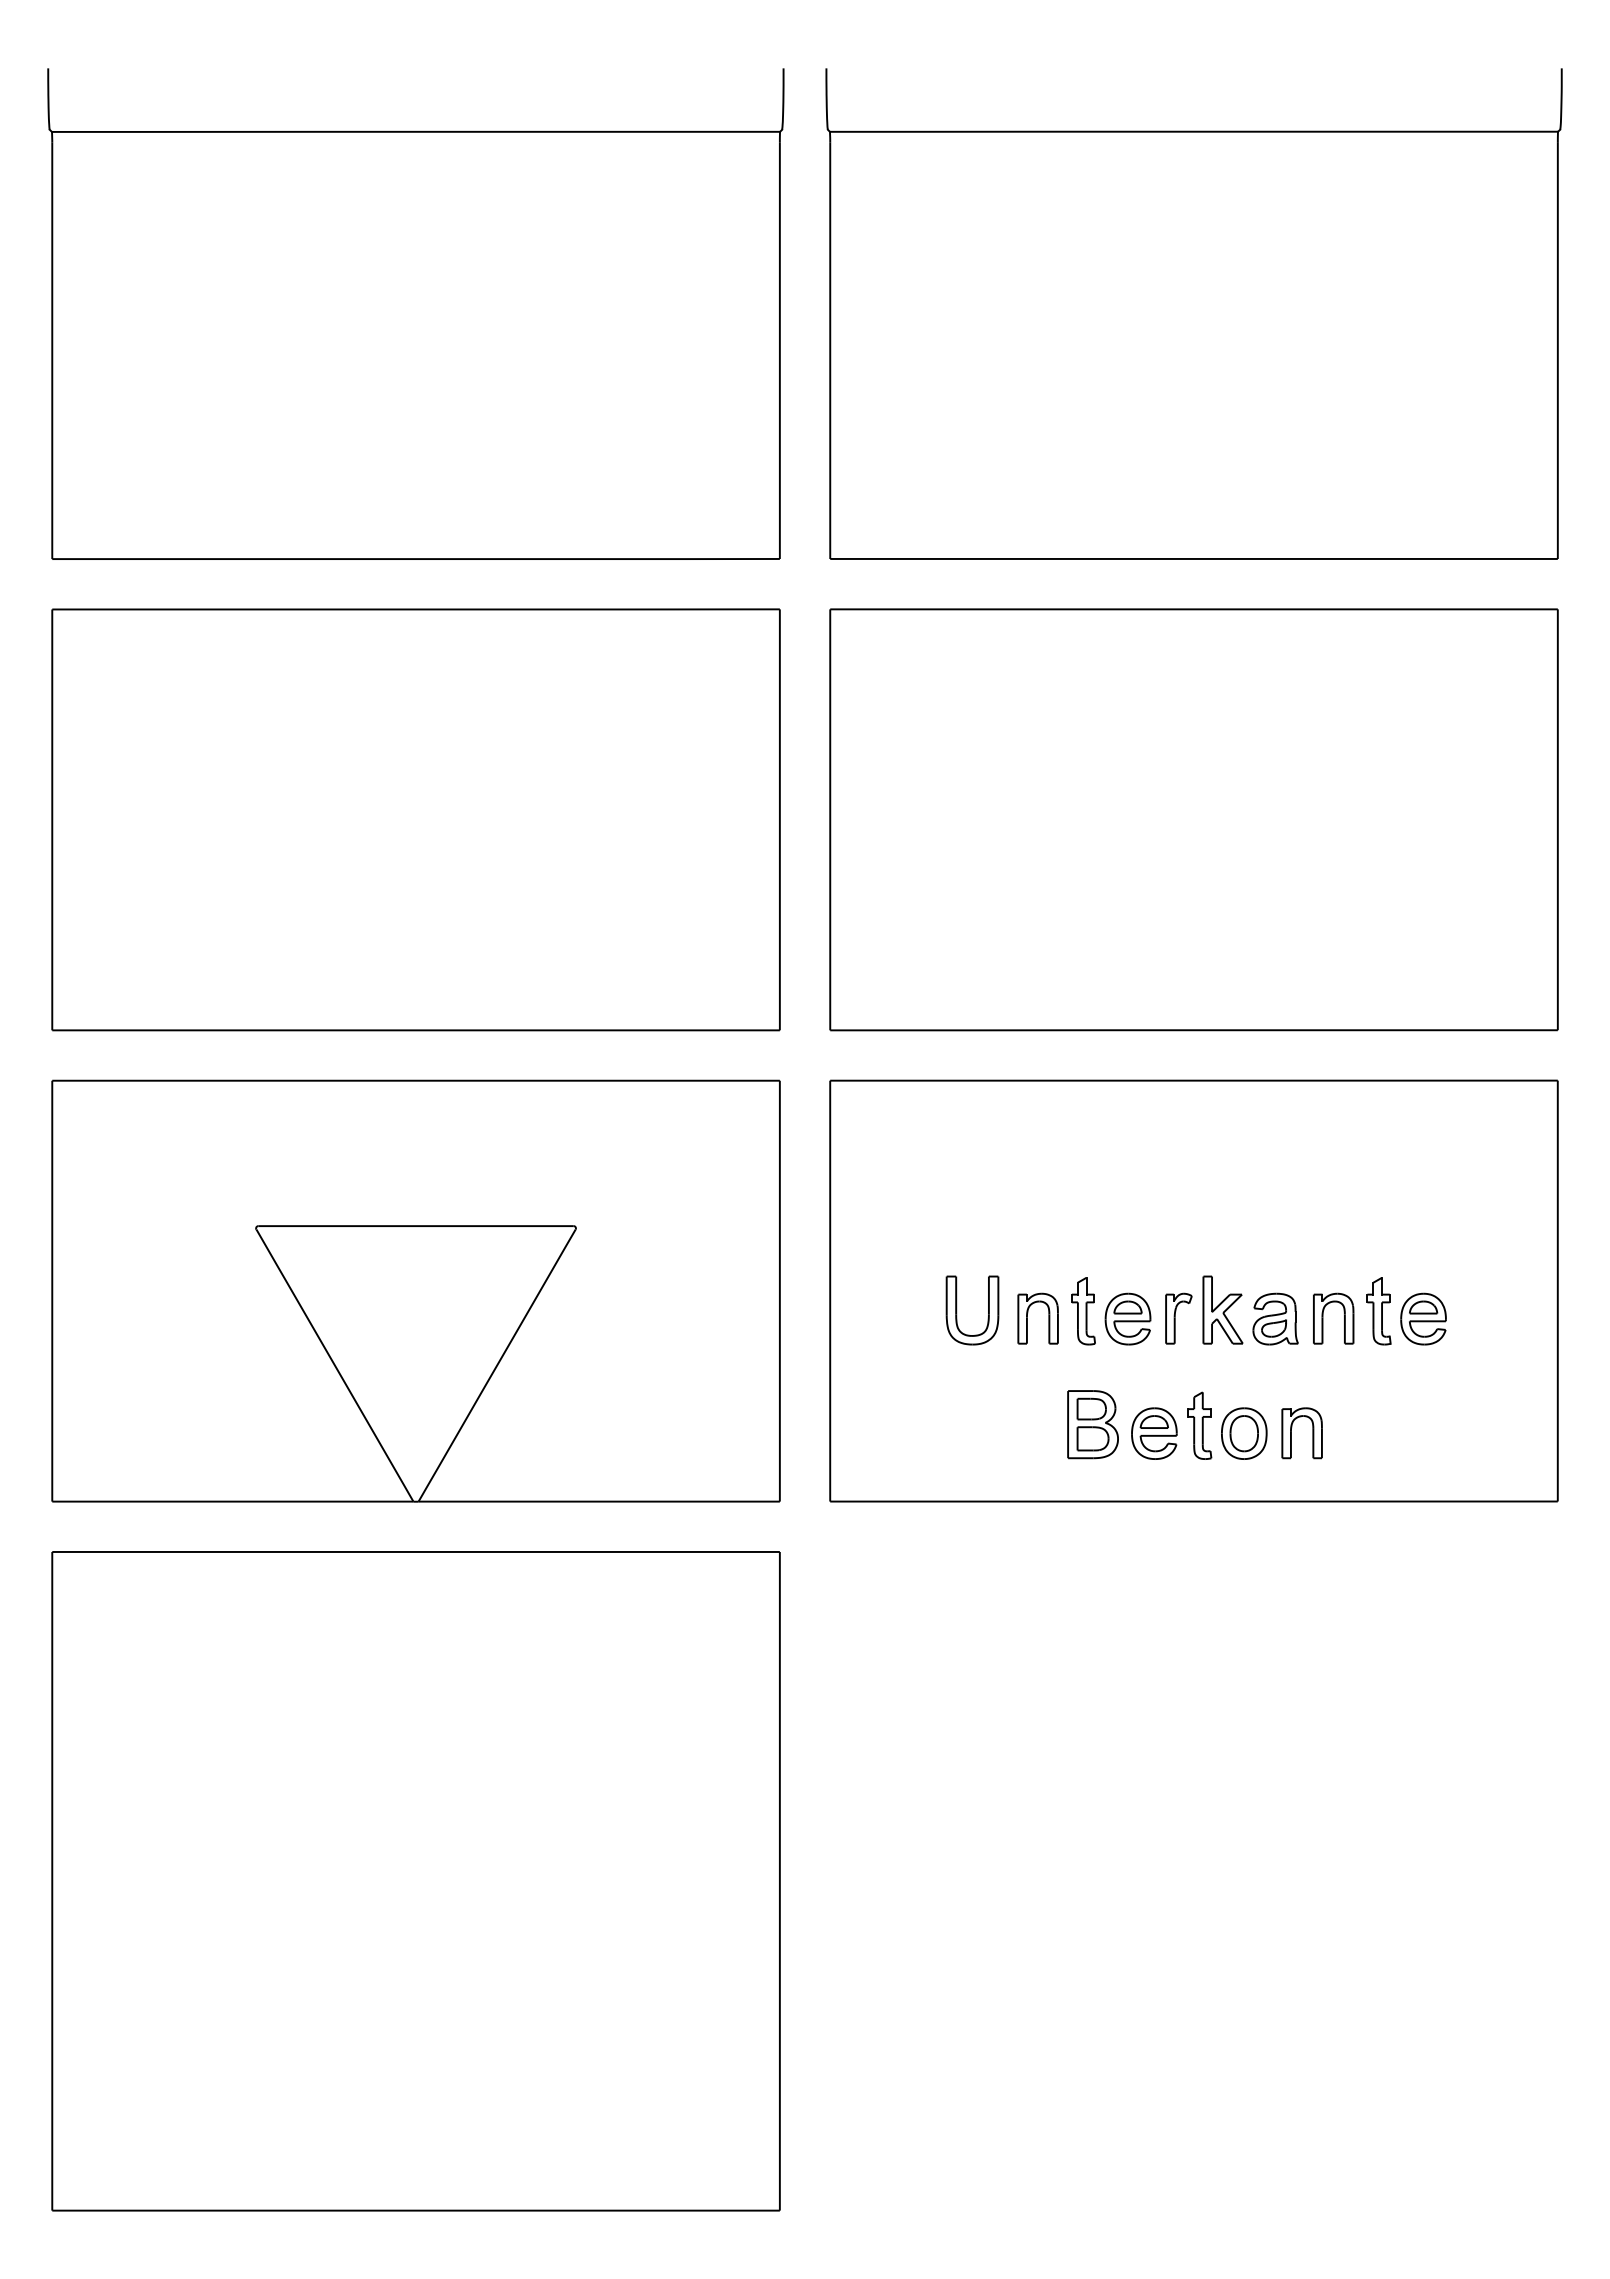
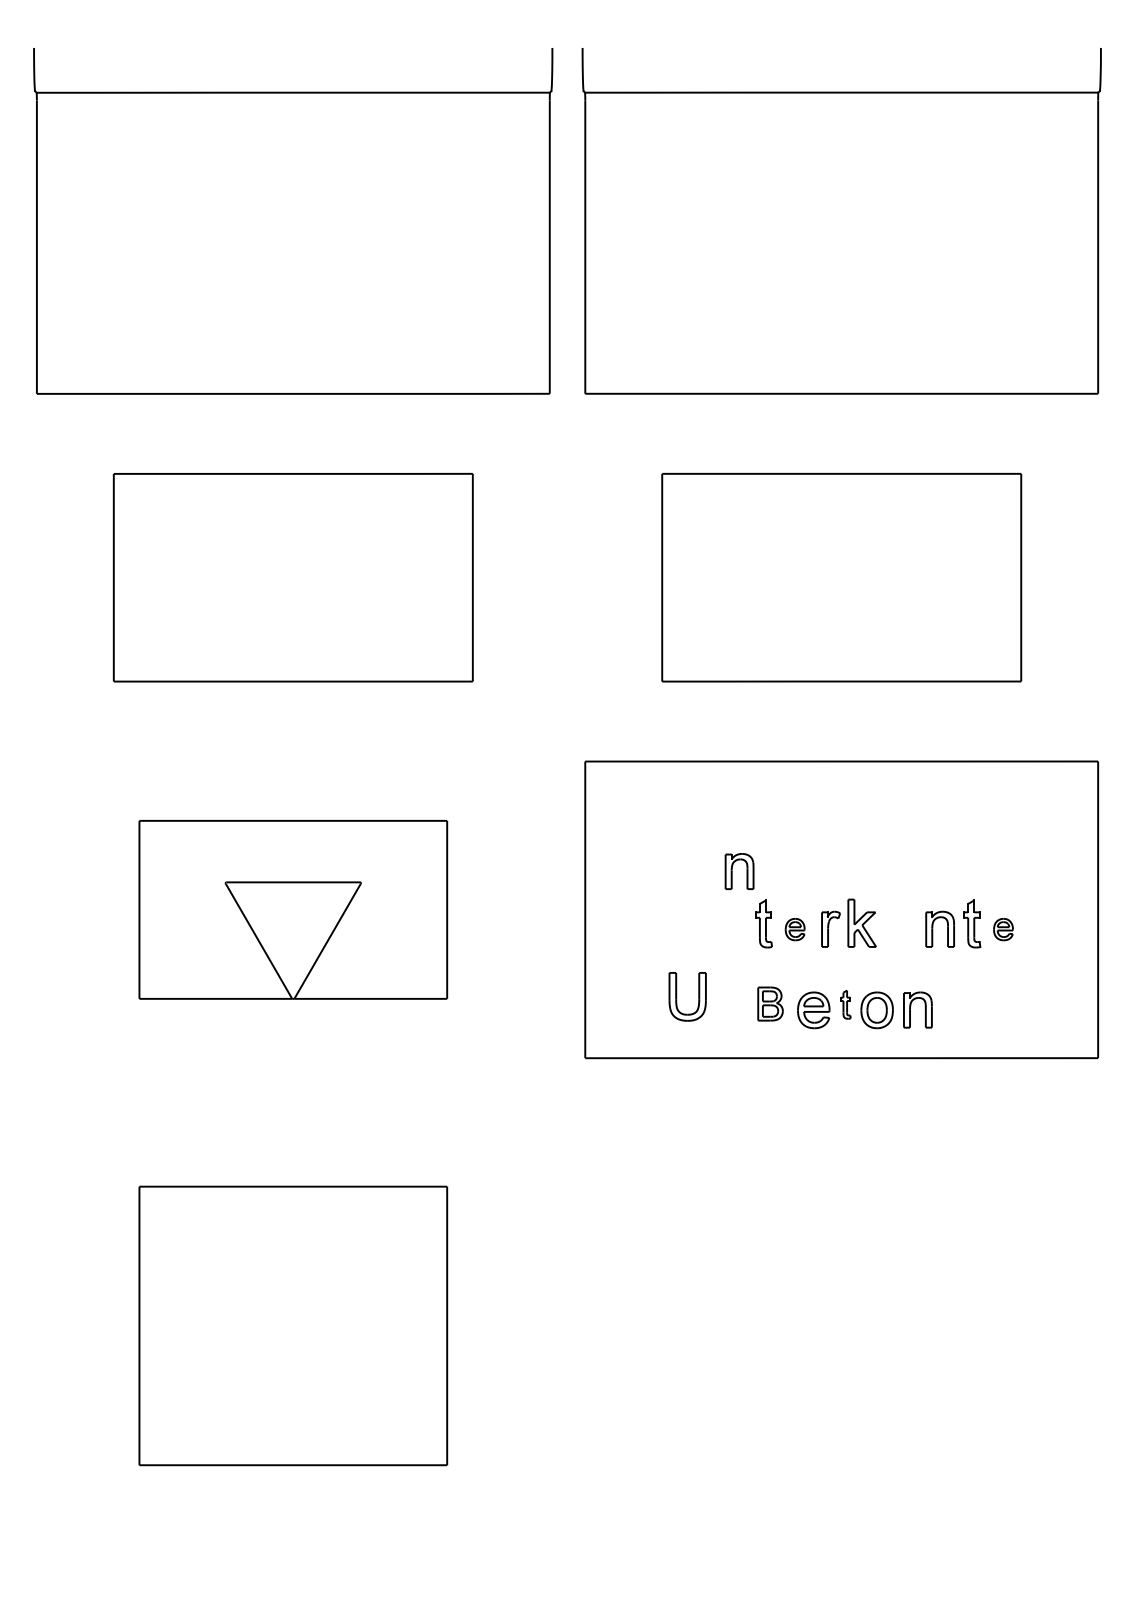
part: (415, 819) -> (292, 577), size x0.7
part: (1193, 819) -> (841, 577), size x0.7
part: (415, 1290) -> (292, 909), size x0.6
part: (957, 1310) -> (677, 996), moved
part: (1027, 1318) -> (732, 871), moved
part: (1127, 1318) -> (794, 929), size x0.6
part: (1275, 1318) -> (899, 929), removed
part: (1423, 1318) -> (1003, 929), size x0.6
part: (1092, 1424) -> (770, 1003), size x0.7
part: (1199, 1425) -> (845, 1004), size x0.6
part: (415, 1881) -> (292, 1326), size x0.6

